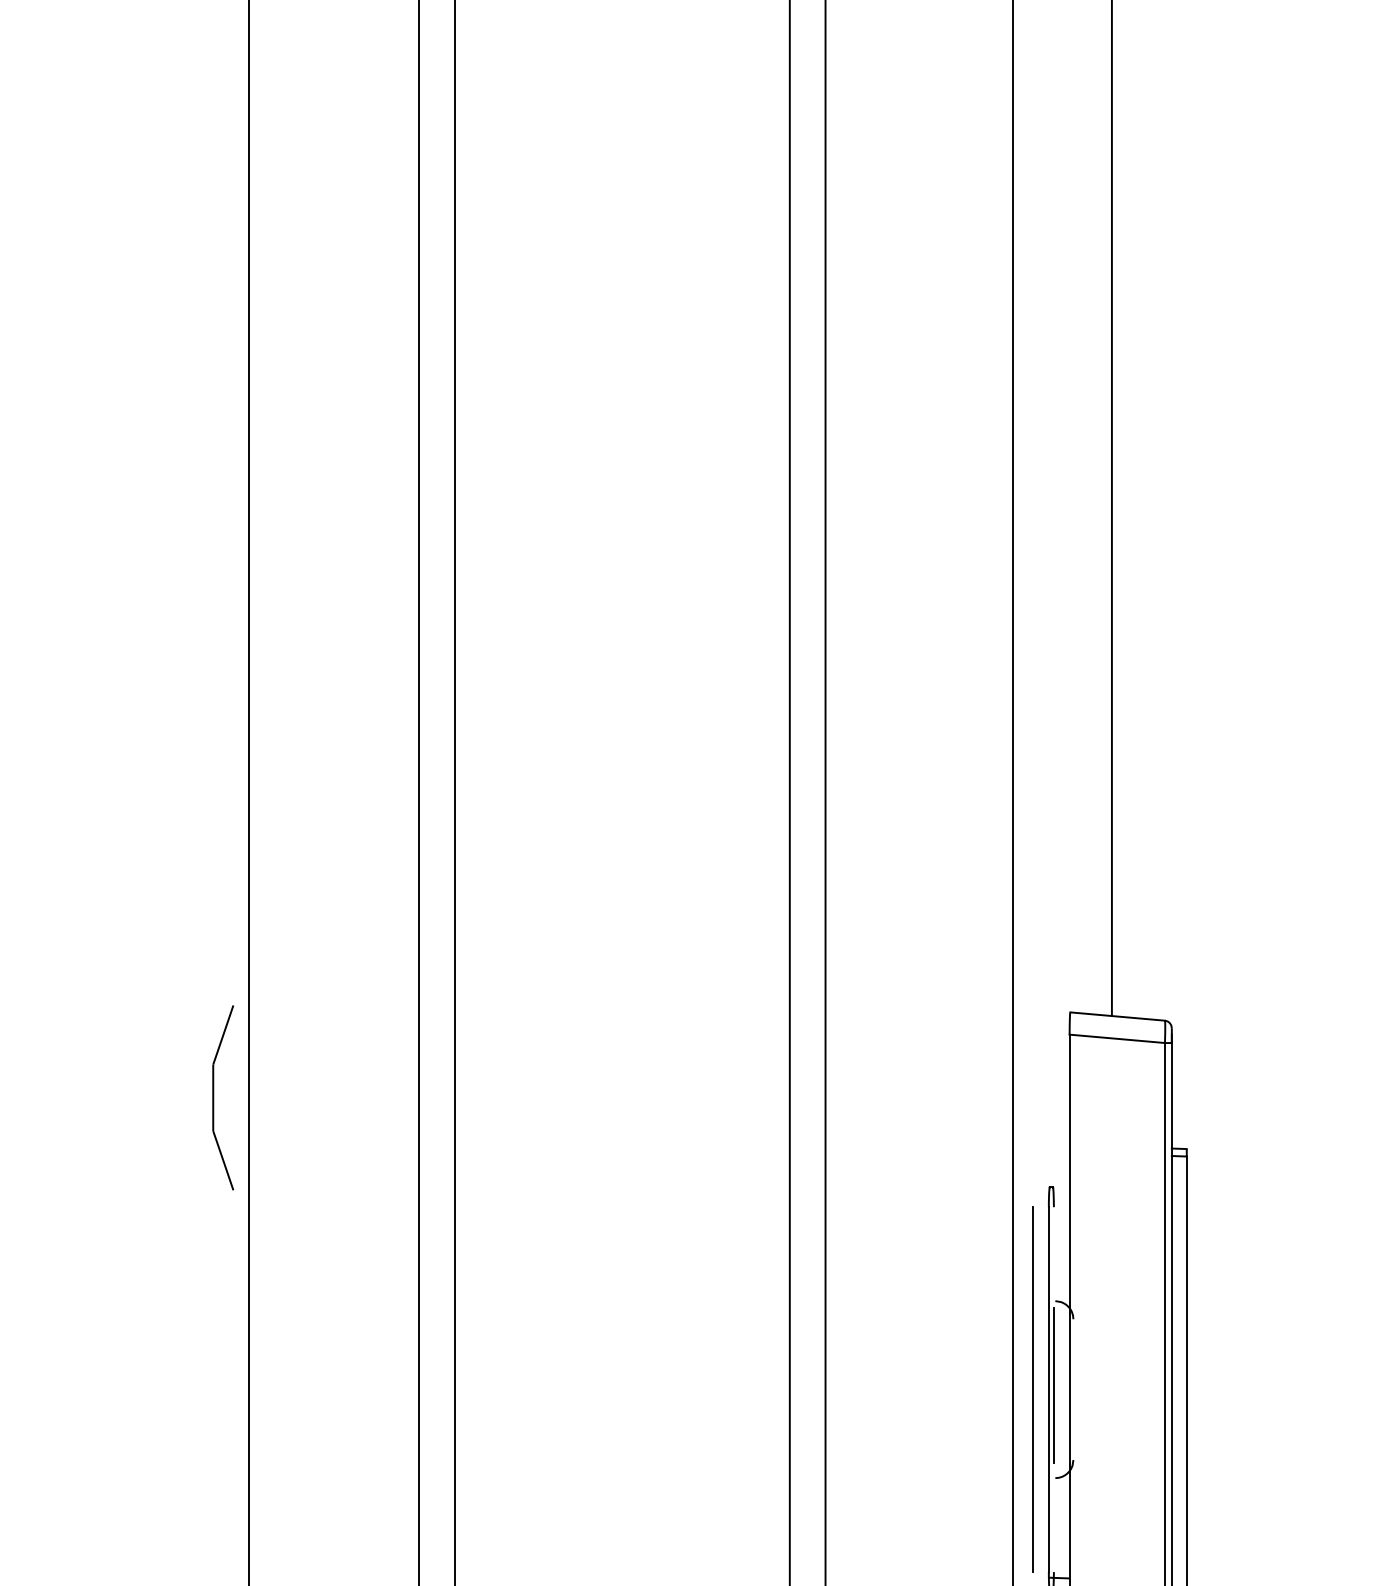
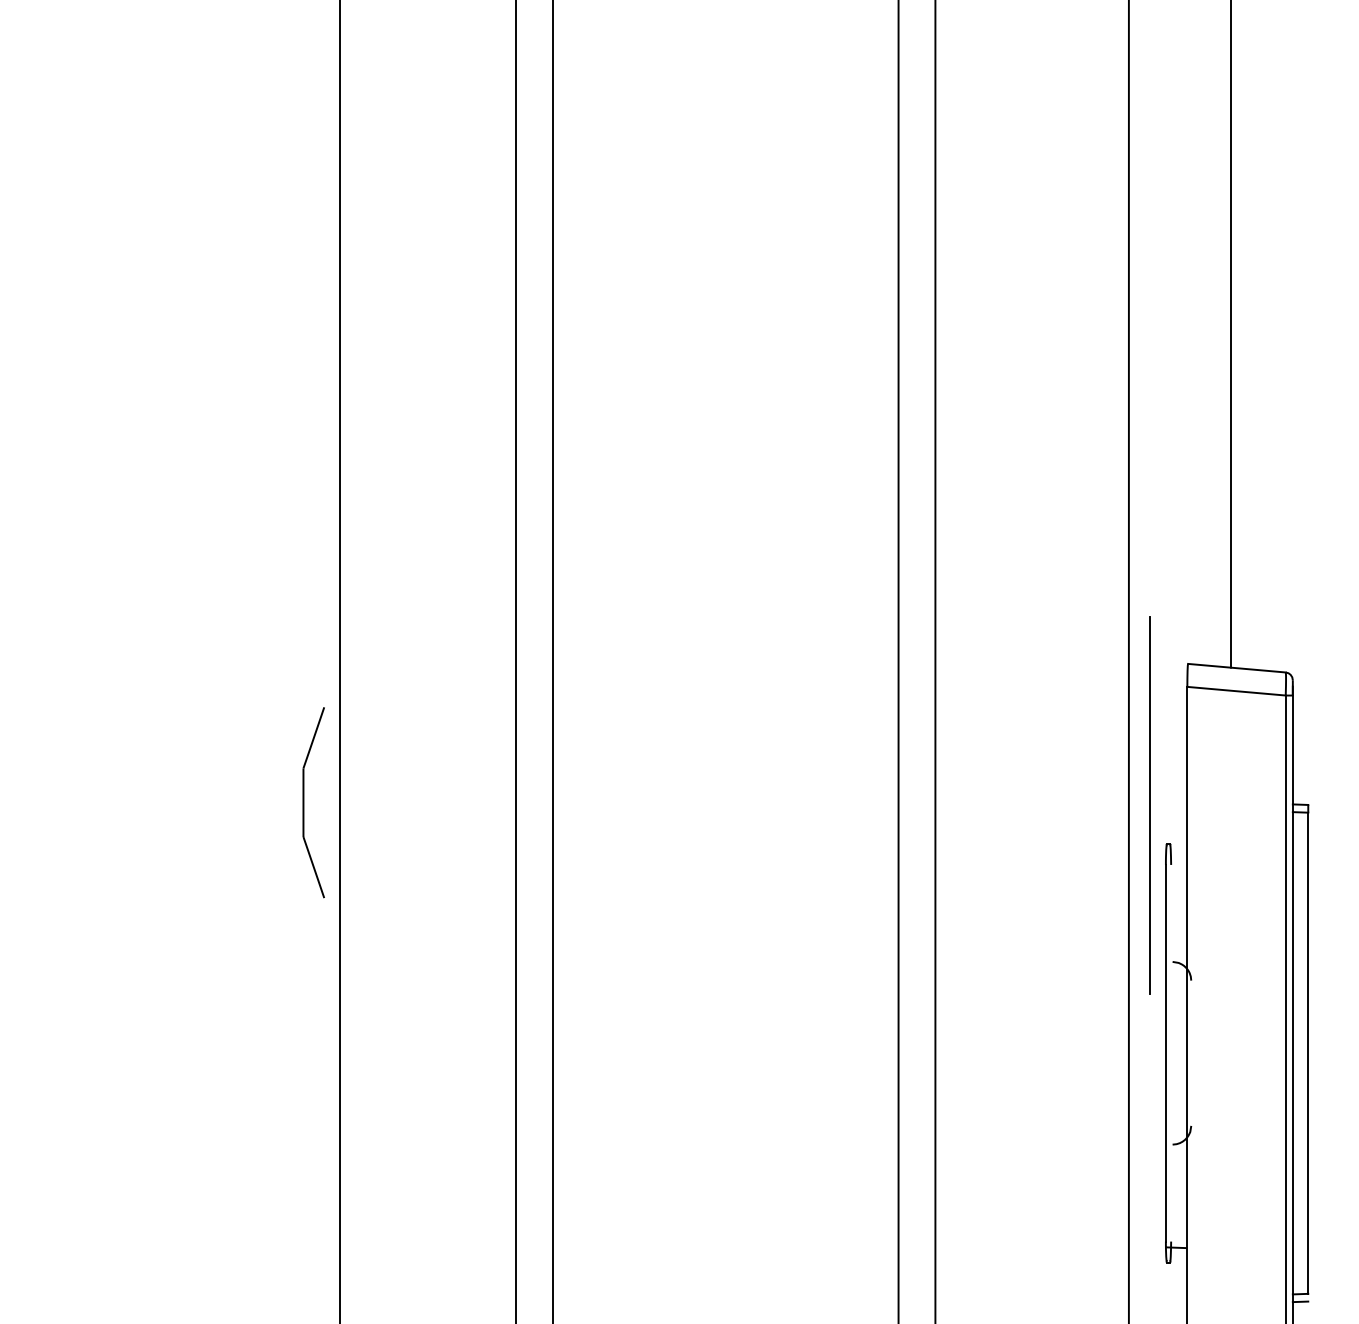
part: (214, 1097) -> (304, 802), moved
line: (1053, 1385) -> (1170, 1048), removed
line: (1032, 1389) -> (1149, 805), moved

